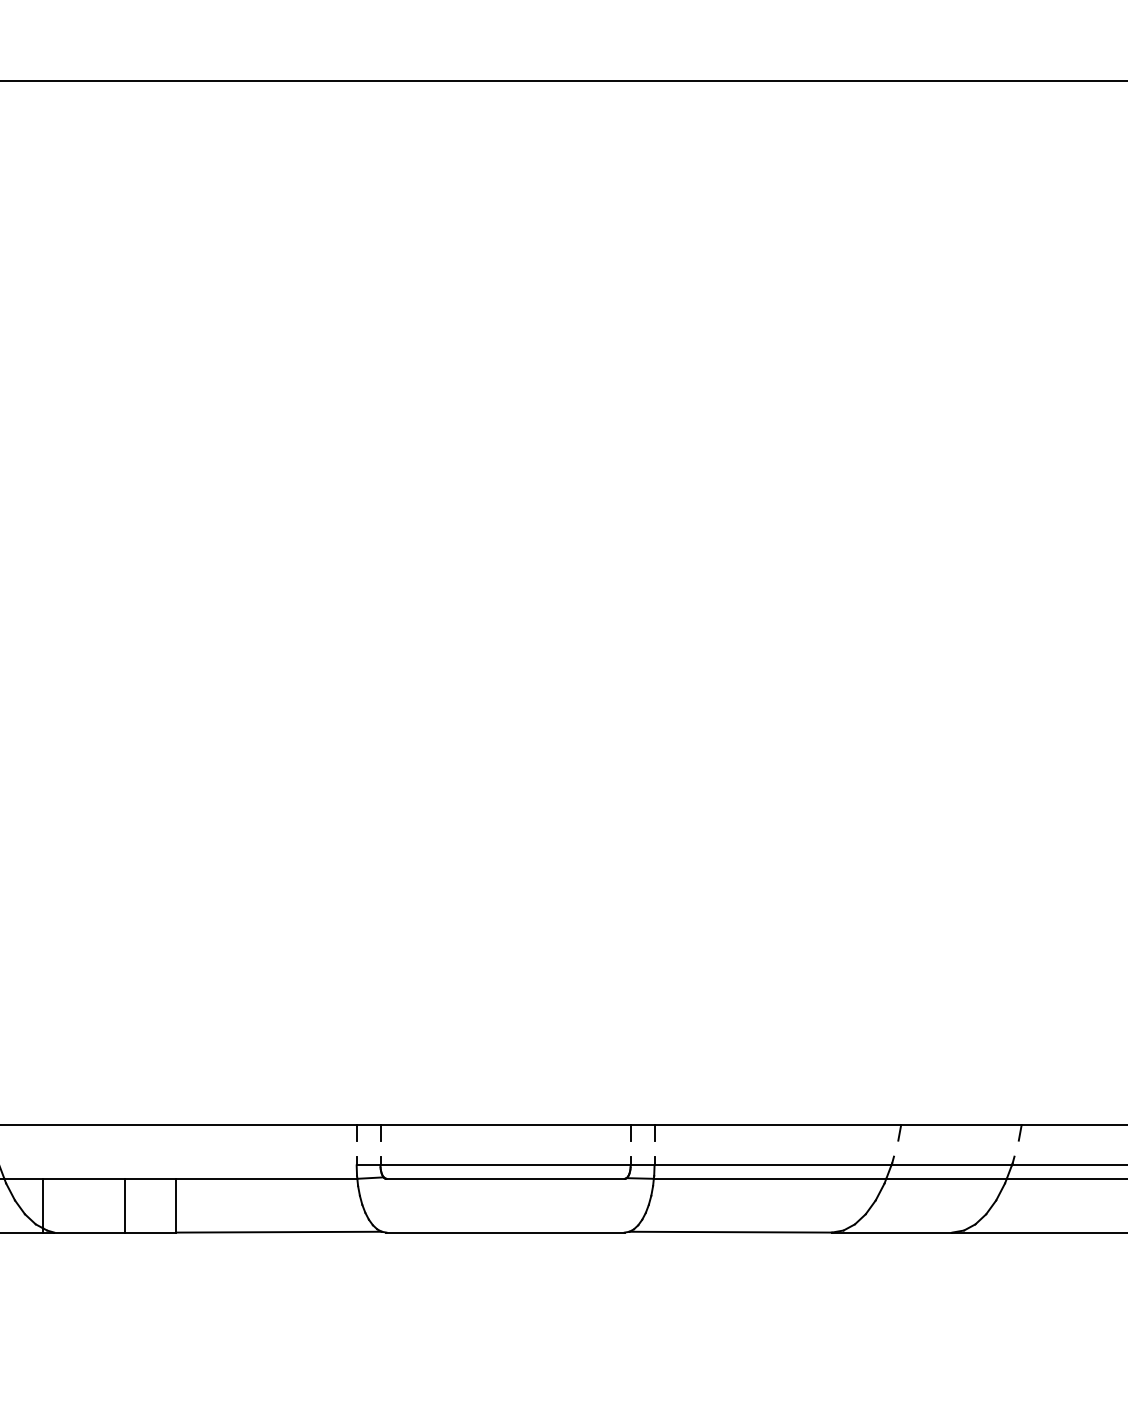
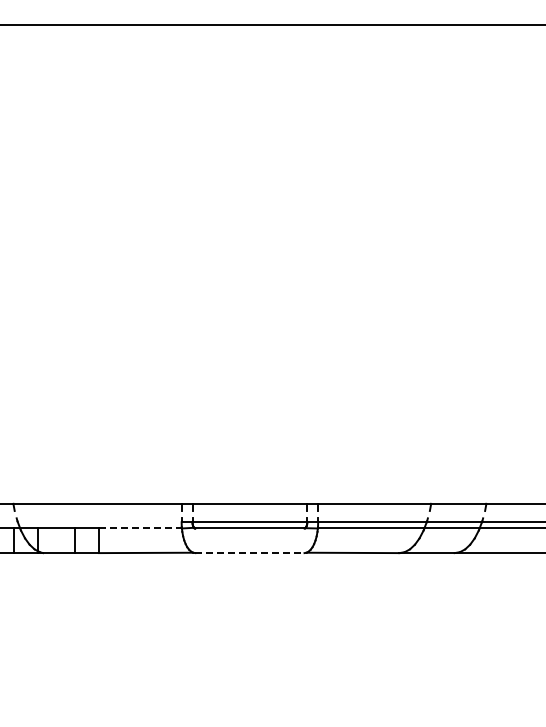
line: (266, 1178) -> (140, 528), solid -> dashed
line: (504, 1233) -> (249, 553), solid -> dashed

